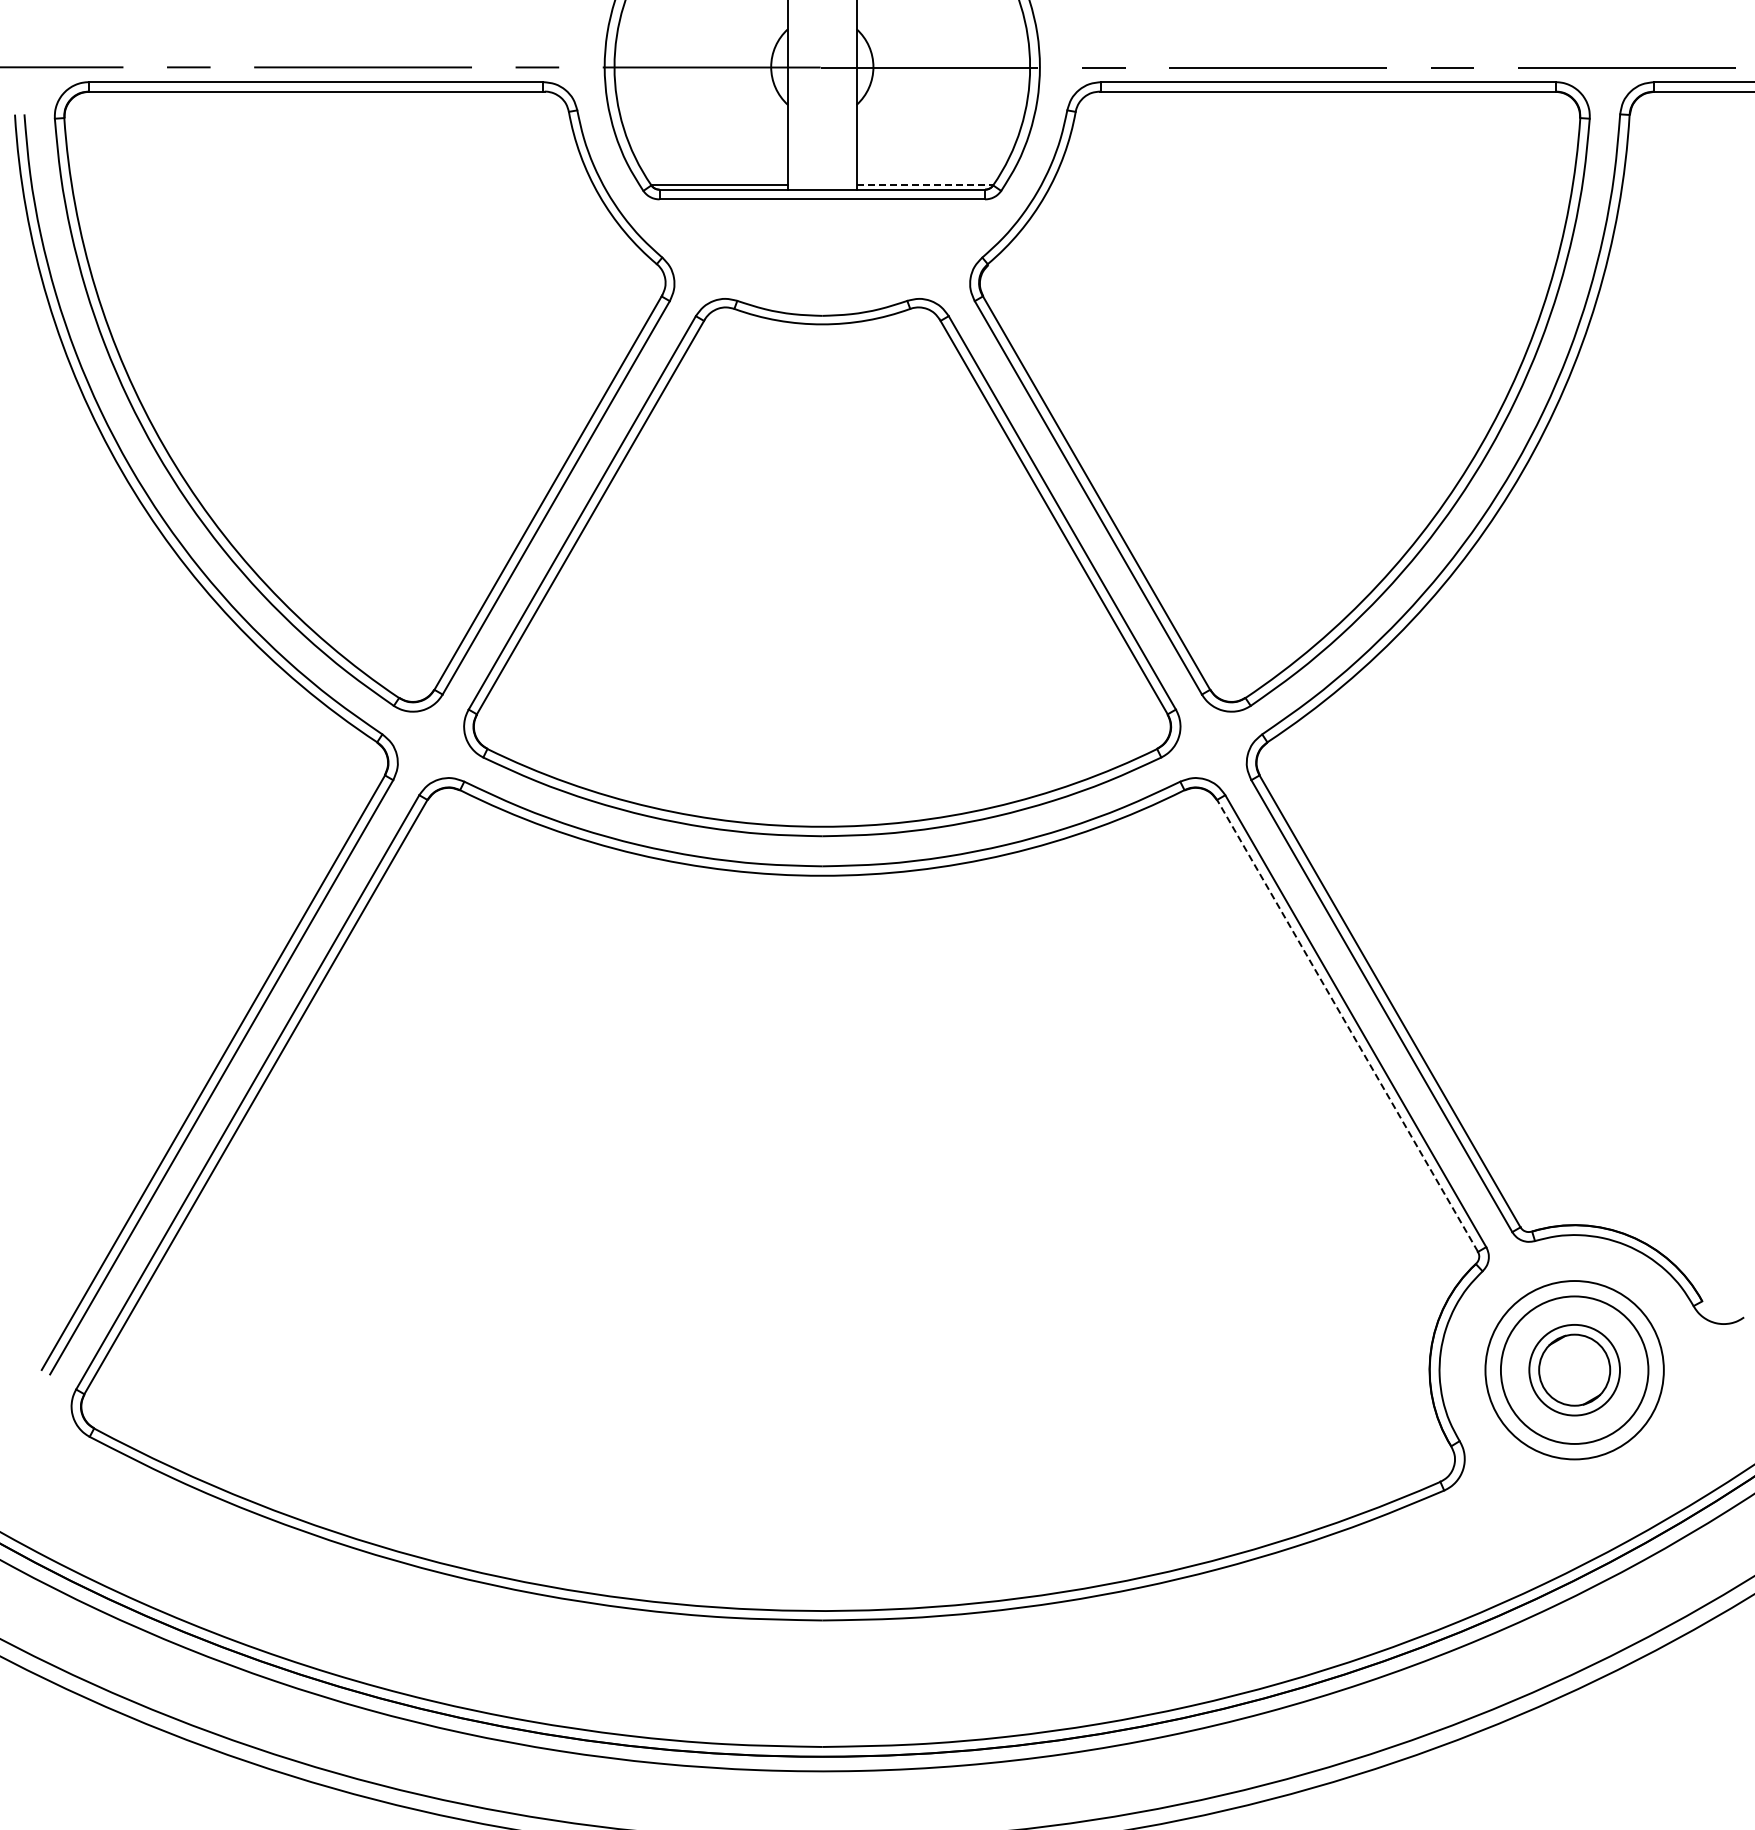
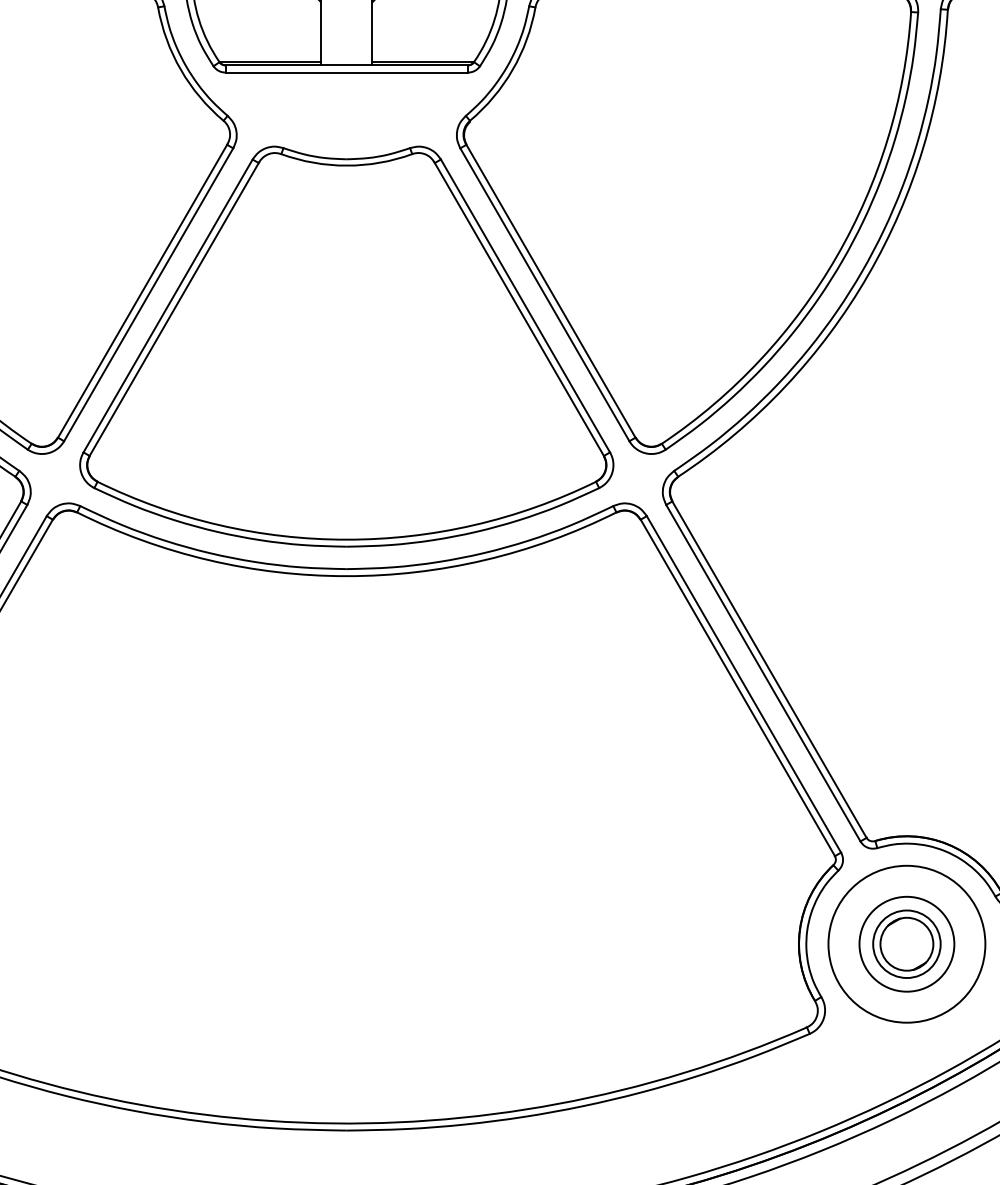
line: (925, 185) -> (423, 62), dashed -> solid
line: (1347, 1025) -> (737, 687), dashed -> solid
circle: (1574, 1369) -> (906, 943), size x0.71
circle: (1574, 1369) -> (906, 943), size x1.43

